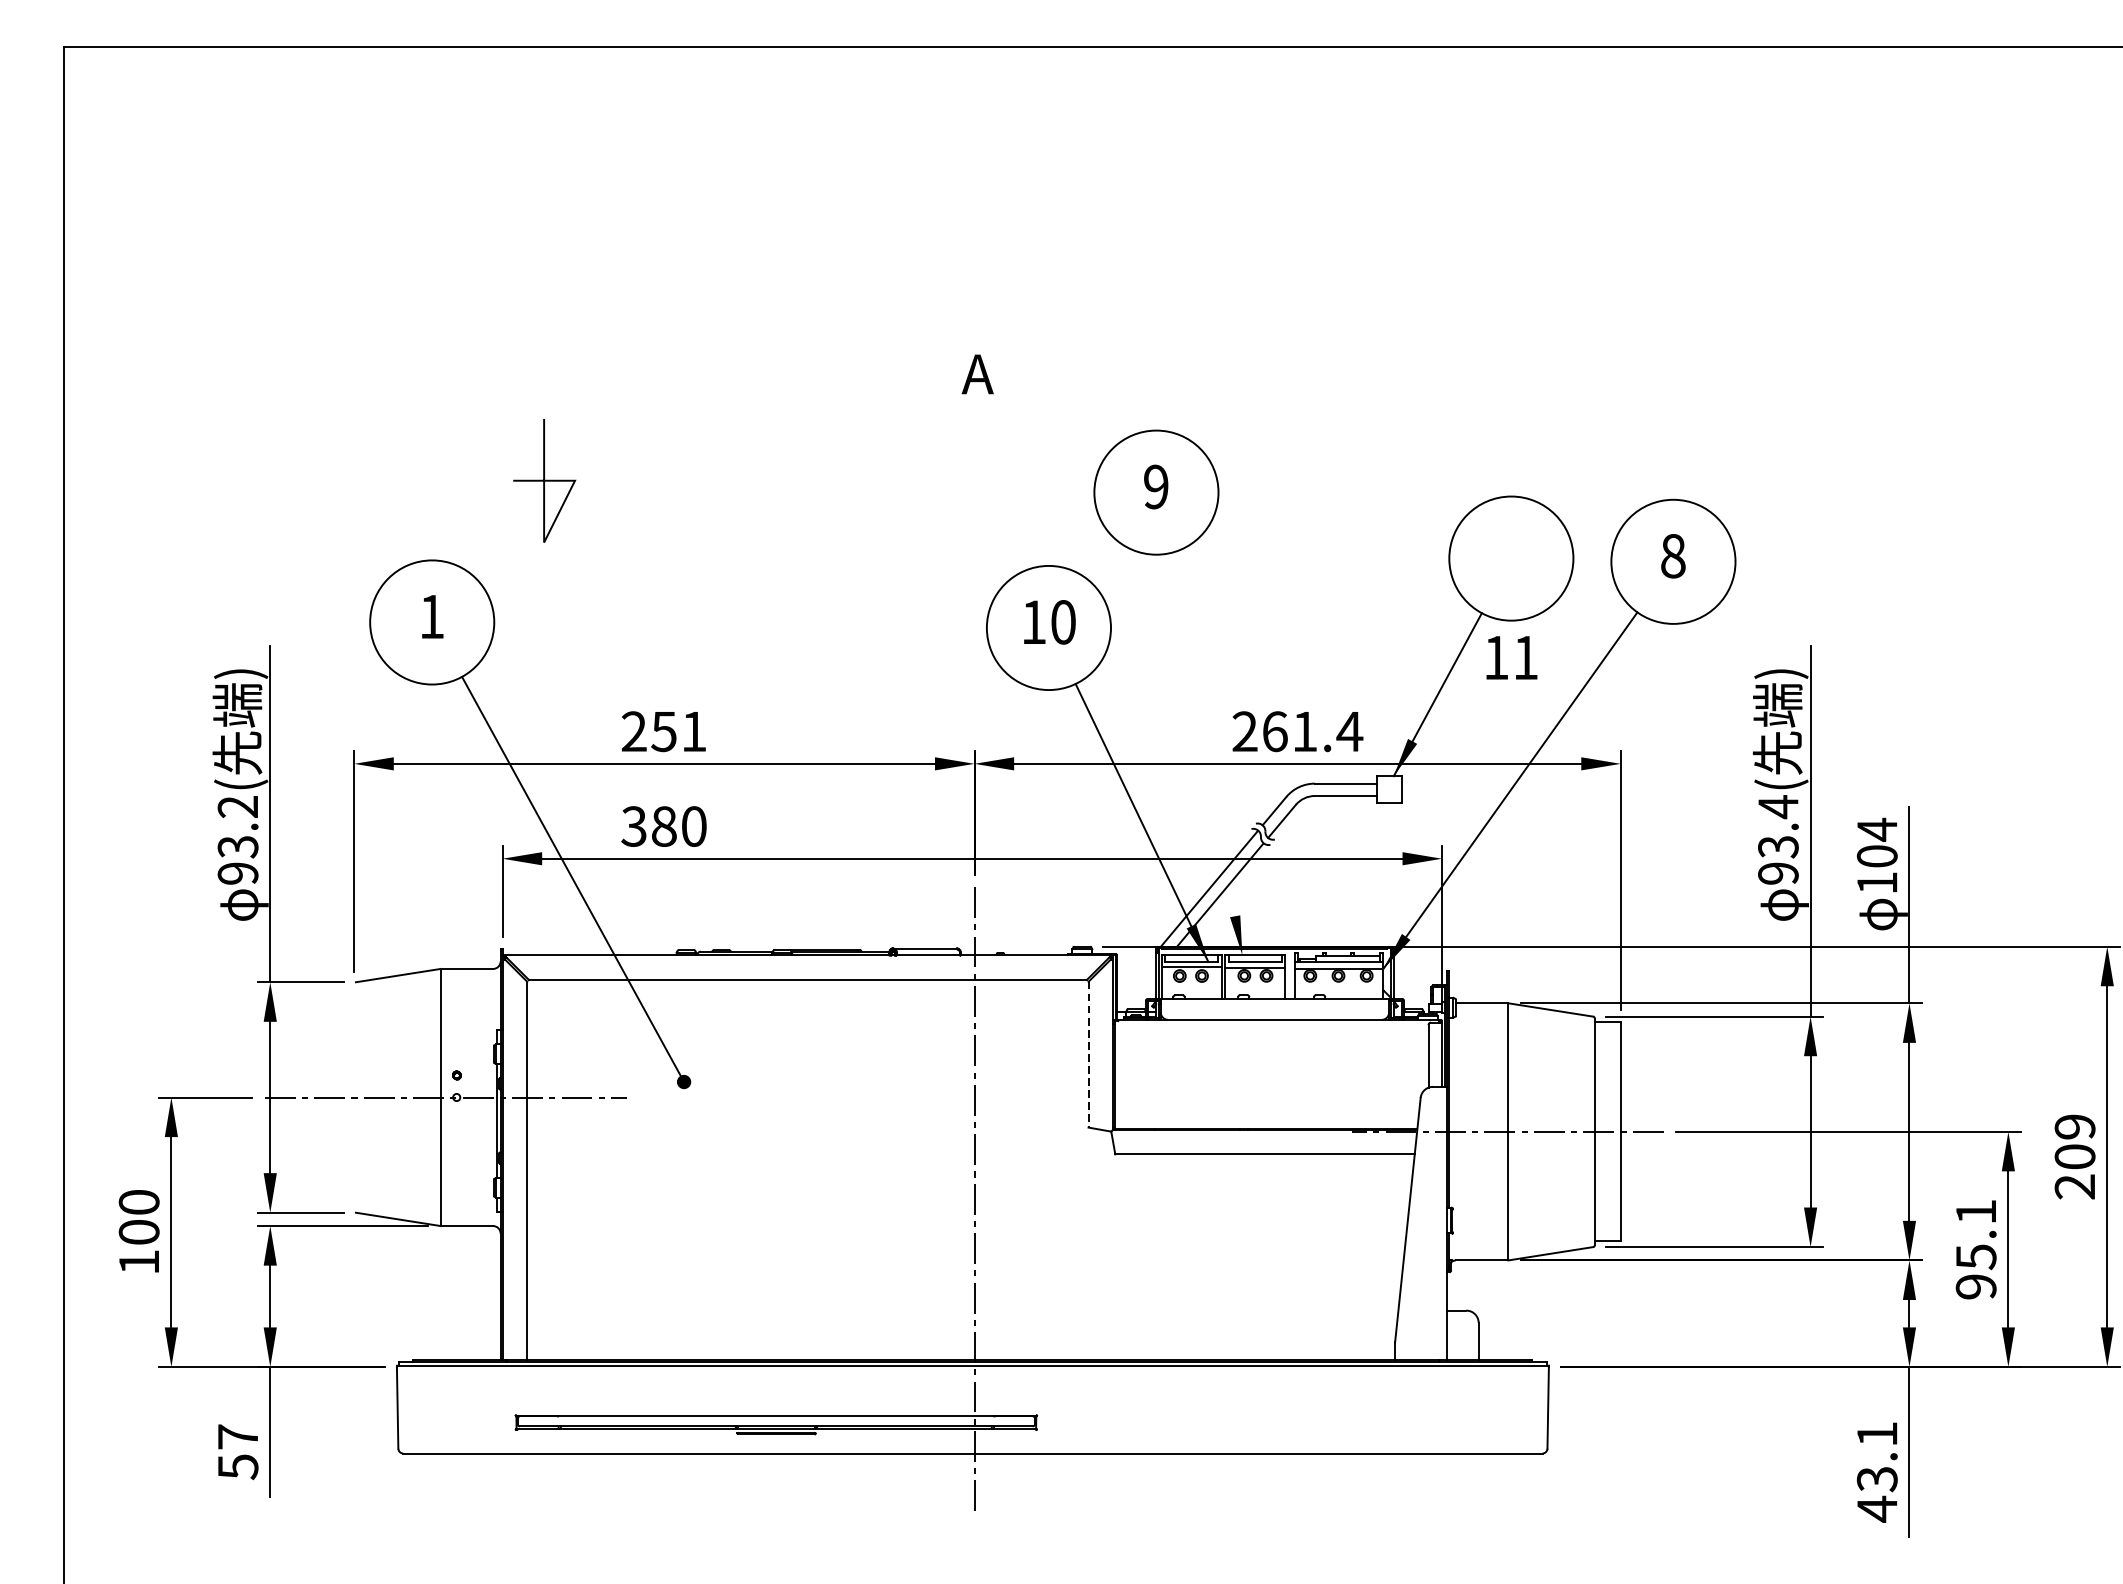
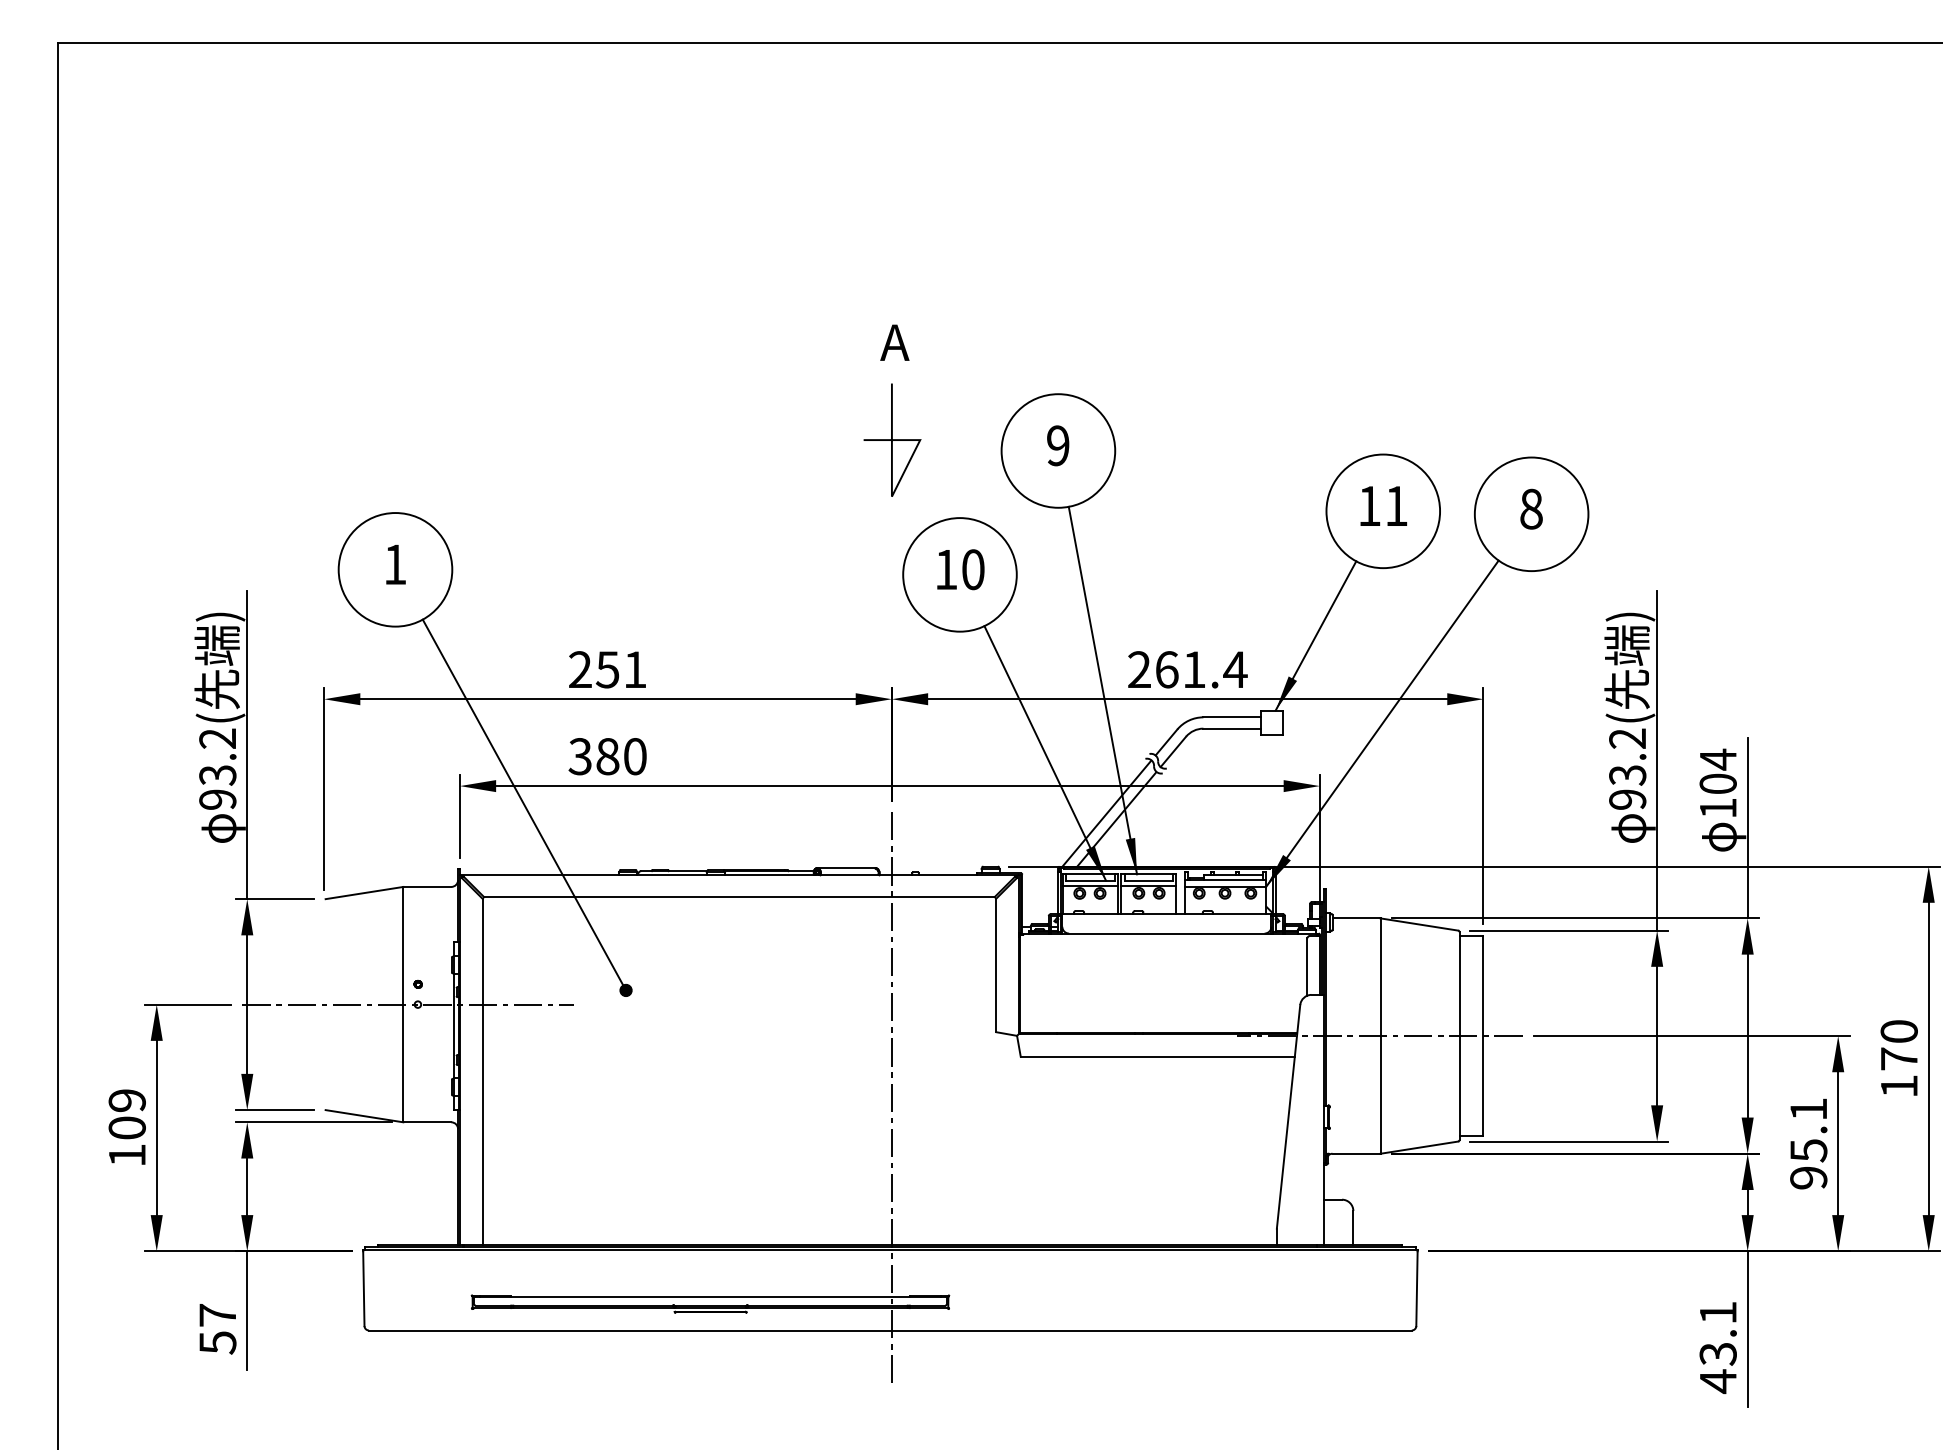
line: (544, 480) -> (892, 439), moved
text: (1511, 657) -> (1383, 505), moved
line: (1204, 754) -> (1102, 690), added
text: (1778, 806) -> (1627, 738), 93.4( -> 93.2(
line: (1088, 1054) -> (996, 965), dashed -> solid
text: (2074, 1156) -> (1898, 1058), 209 -> 170
text: (138, 1202) -> (126, 1100), 100 -> 109

